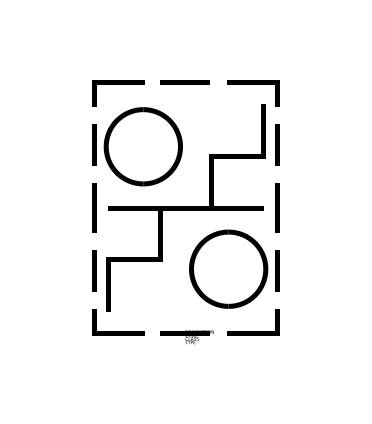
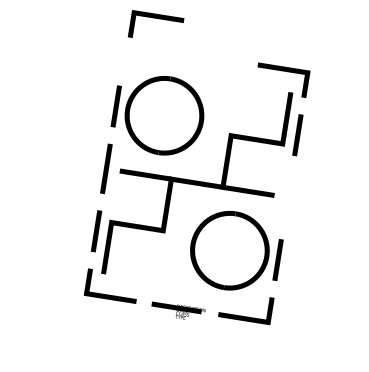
line: (184, 82) -> (215, 58), removed
line: (118, 84) -> (157, 18), moved
line: (277, 207) -> (288, 197), removed

